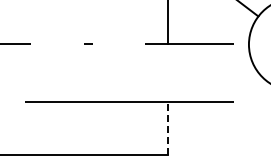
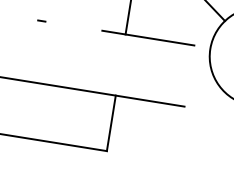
line: (168, 127) -> (111, 122), dashed -> solid

